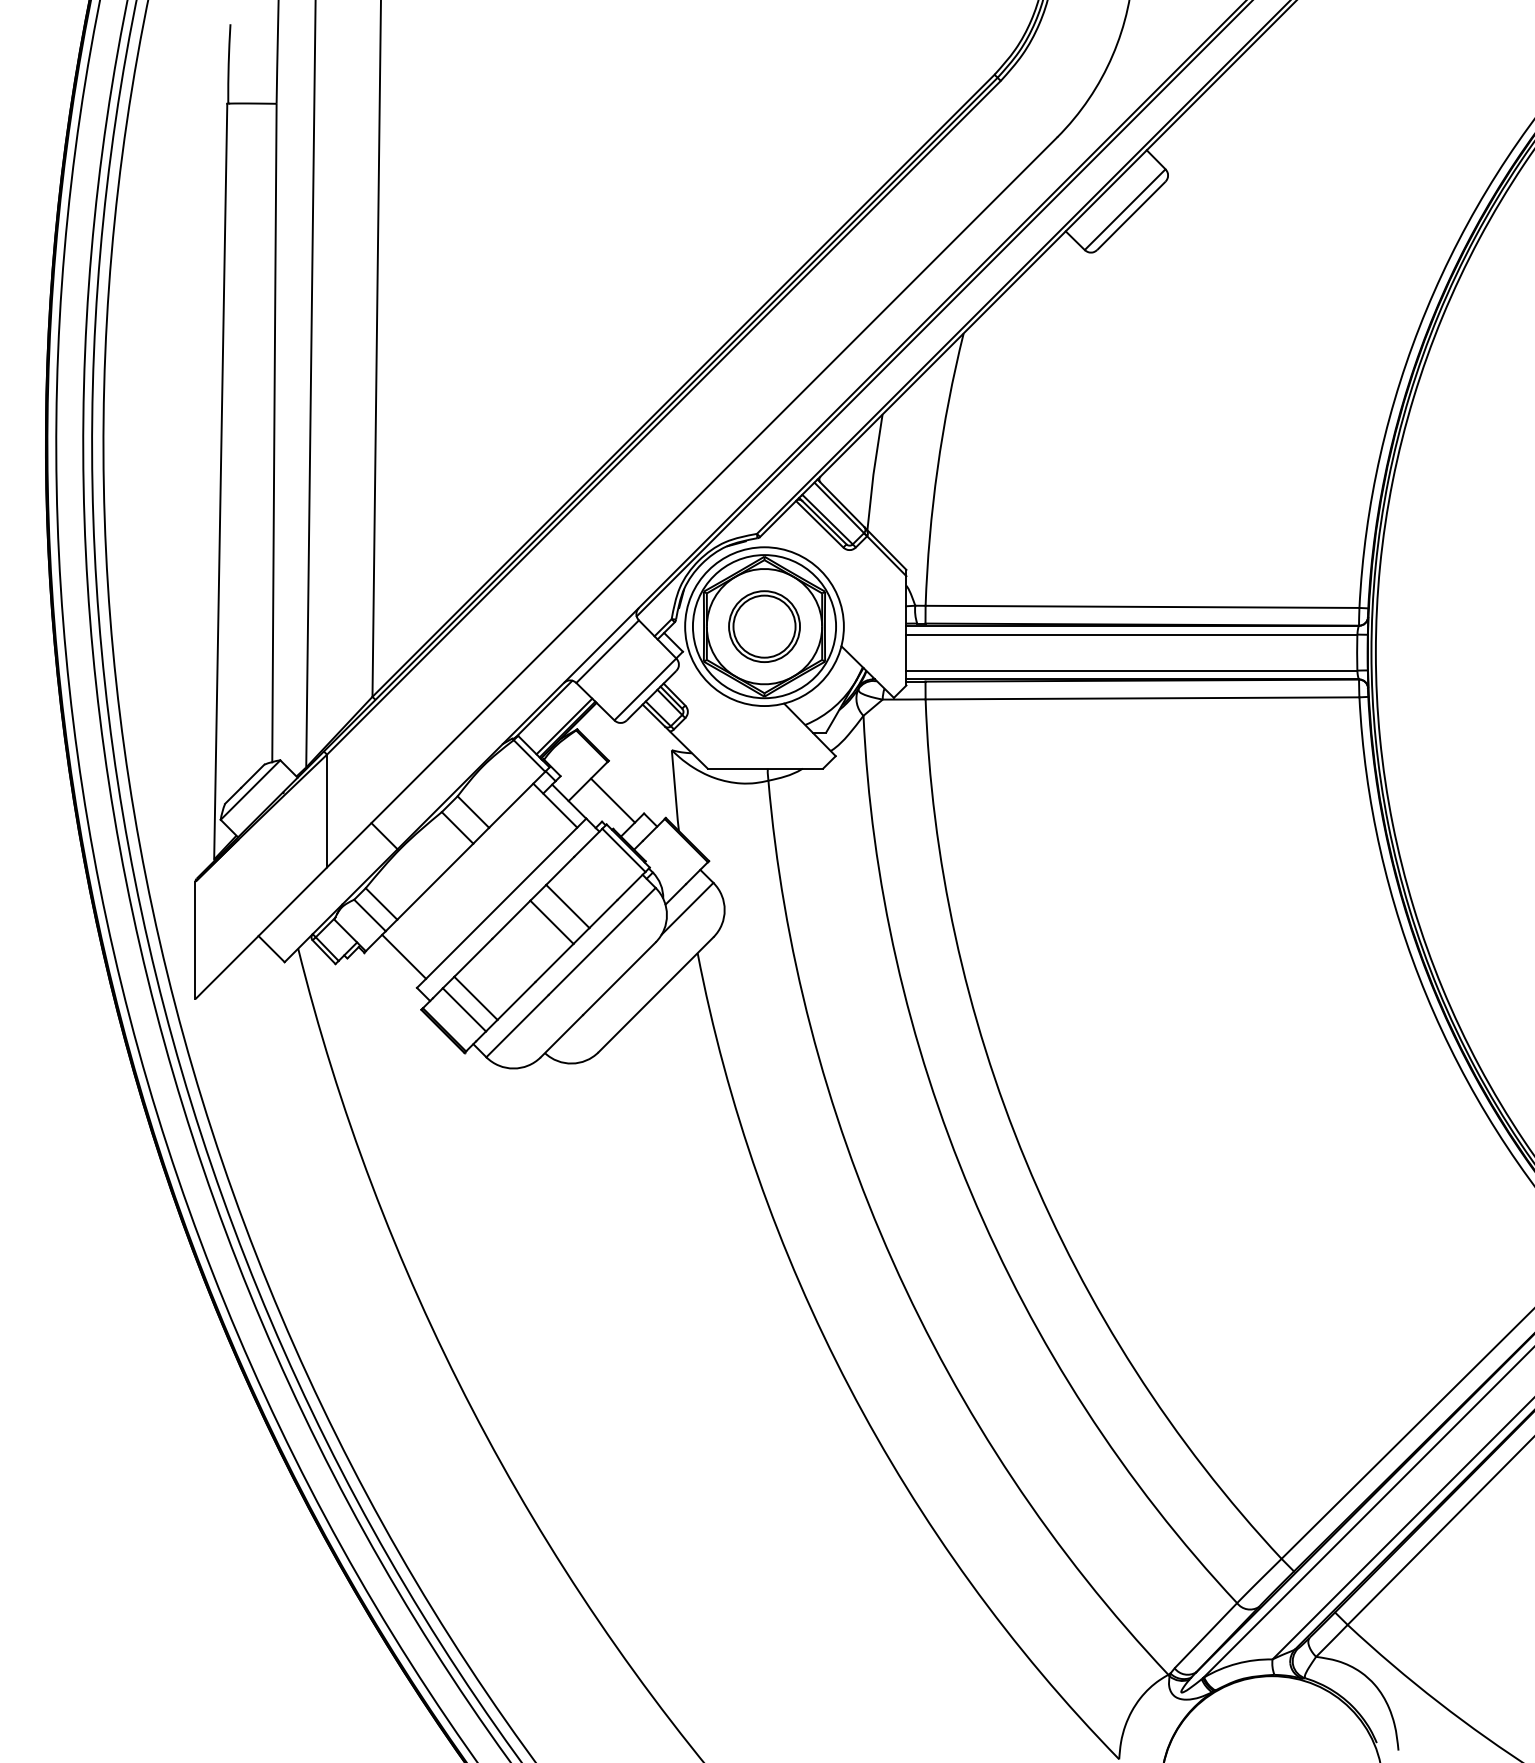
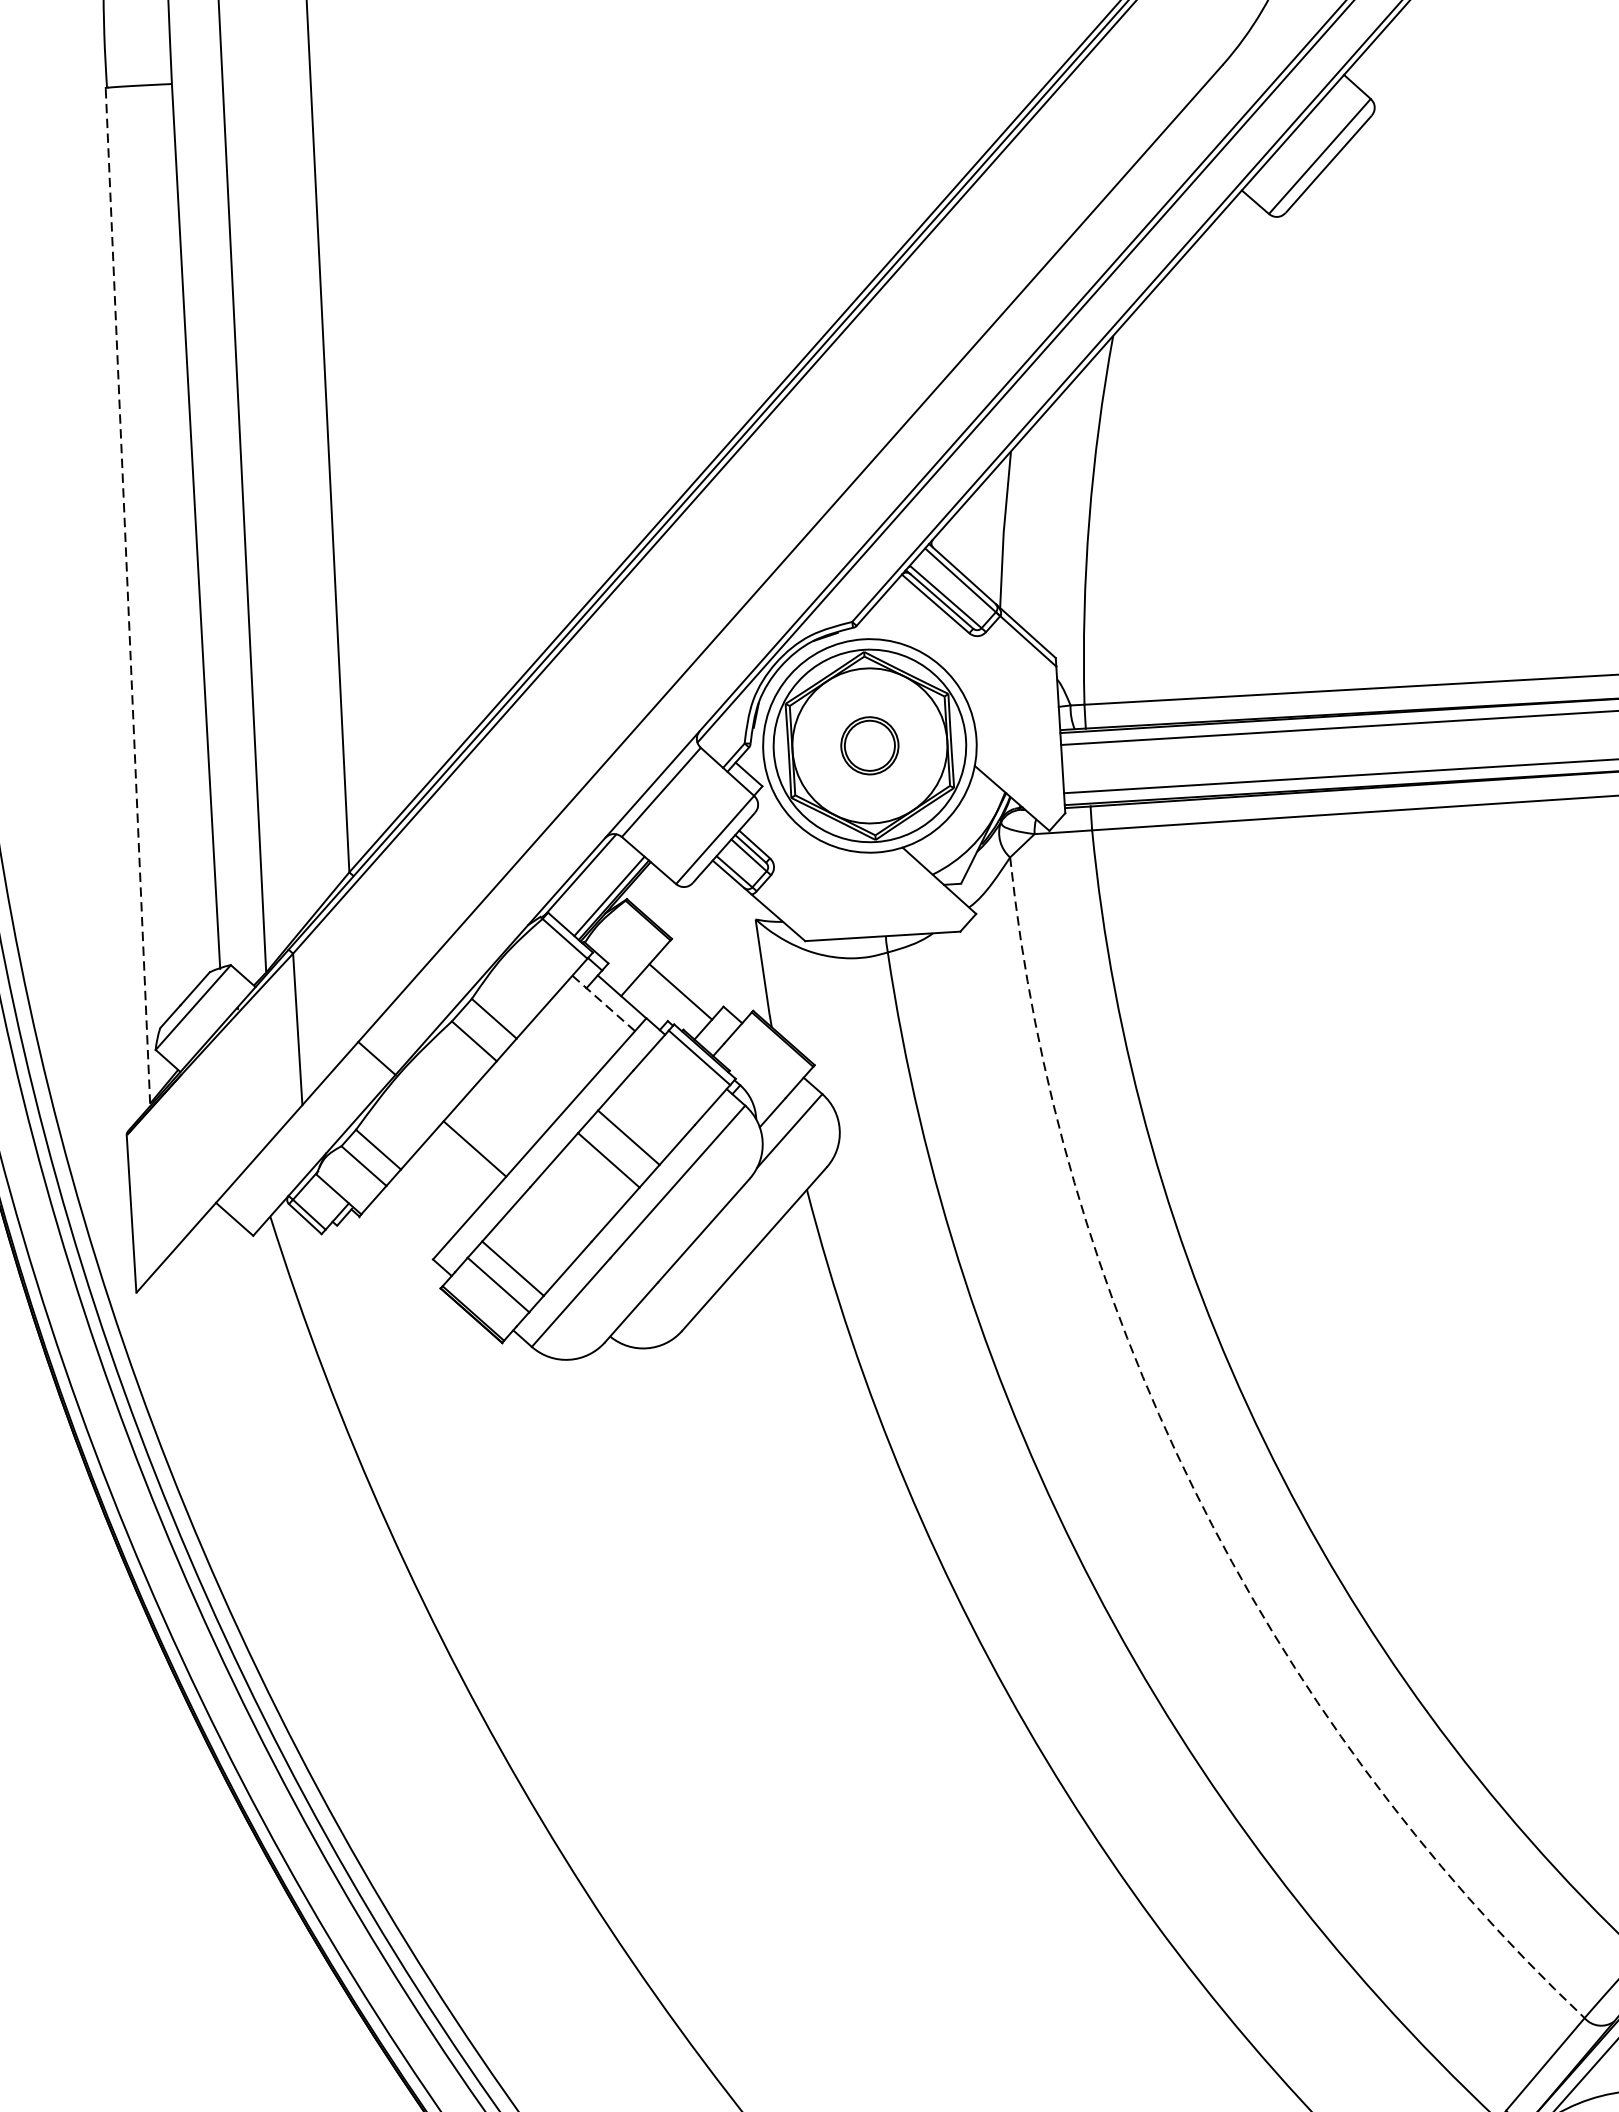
line: (220, 481) -> (127, 595), solid -> dashed
part: (764, 626) -> (869, 745), size x0.6
line: (554, 805) -> (602, 1003), solid -> dashed
line: (404, 956) -> (475, 1148), moved
arc: (971, 1192) -> (1194, 1488), solid -> dashed

